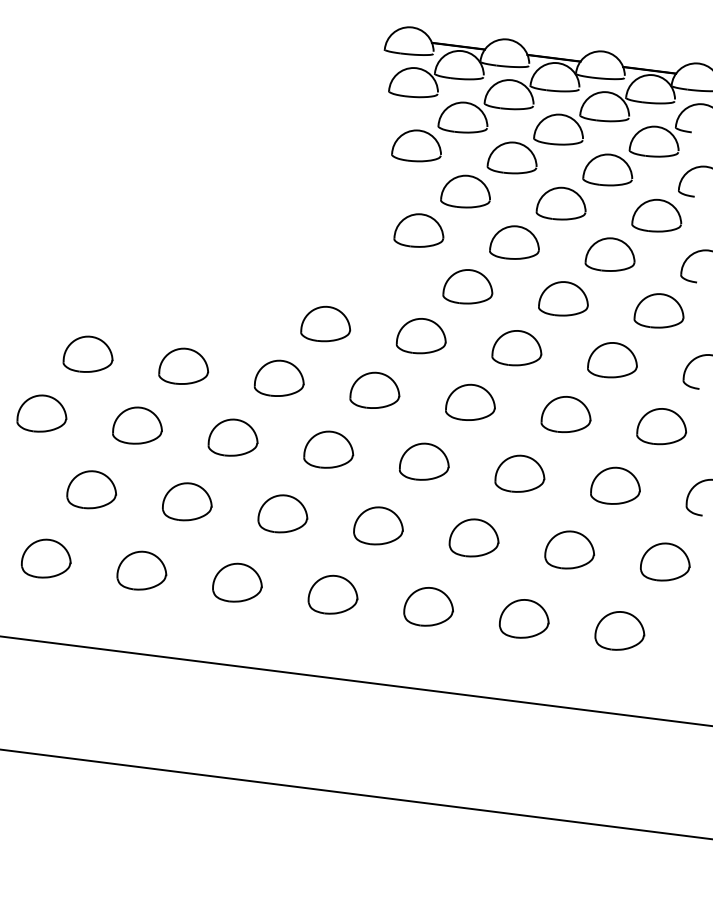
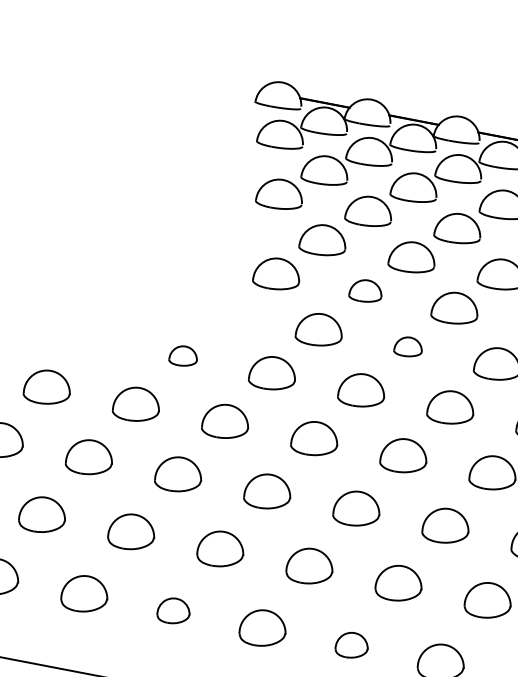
part: (514, 242) -> (365, 290), size x0.7
part: (563, 298) -> (408, 346), size x0.6
part: (325, 323) -> (183, 355), size x0.6
part: (332, 594) -> (173, 610), size x0.7
part: (523, 618) -> (351, 644), size x0.7

